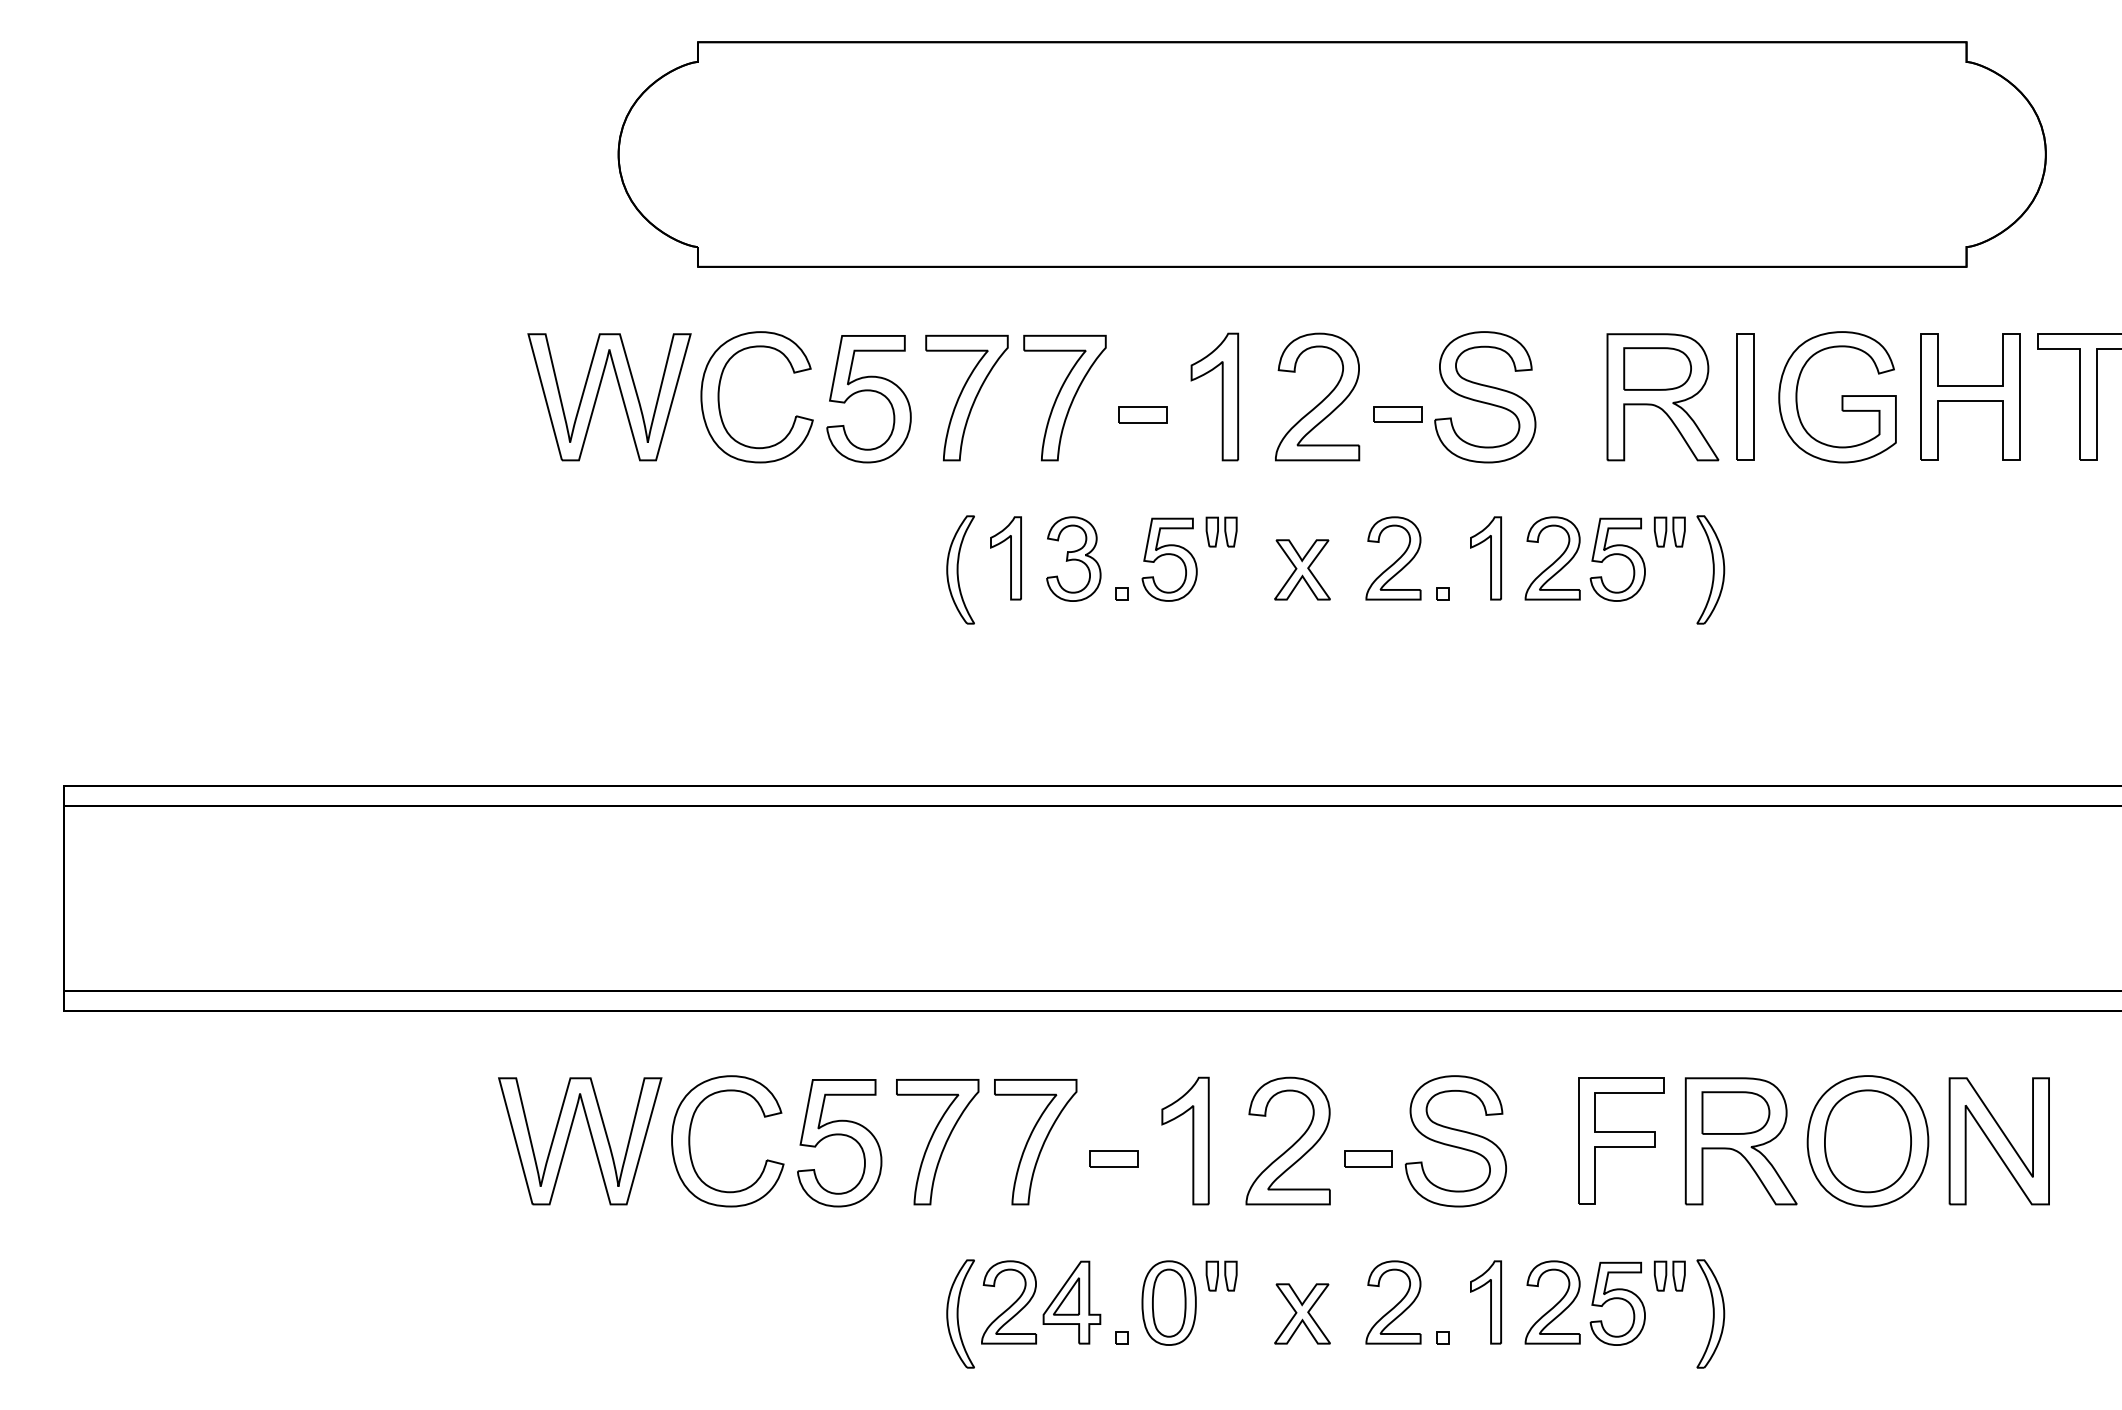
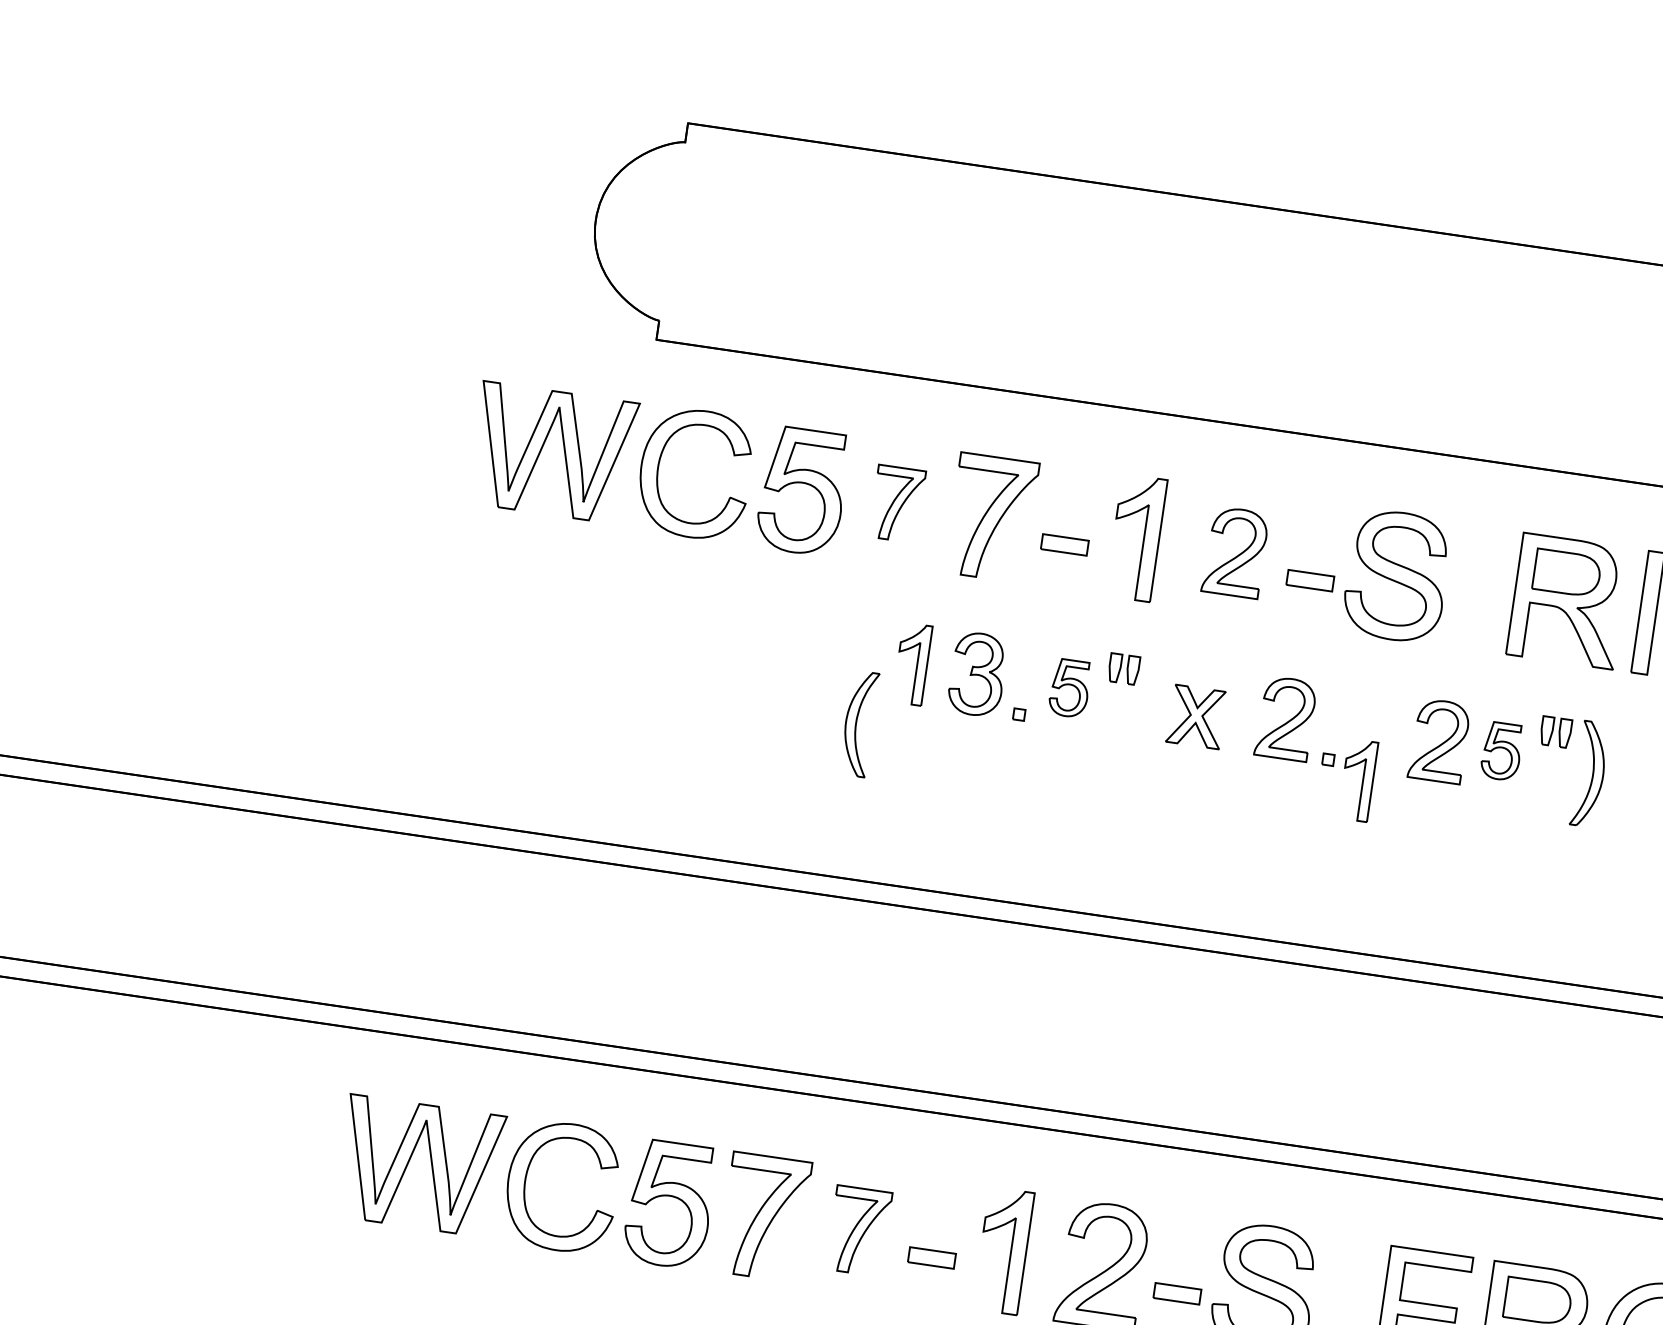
part: (1317, 396) -> (1235, 551), size x0.7
part: (966, 397) -> (896, 503), size x0.6
part: (1485, 558) -> (1357, 780), moved
part: (1169, 559) -> (1069, 688), size x0.7
part: (1617, 559) -> (1501, 751), size x0.7
part: (960, 569) -> (858, 723), moved
part: (1035, 1142) -> (858, 1231), size x0.7

